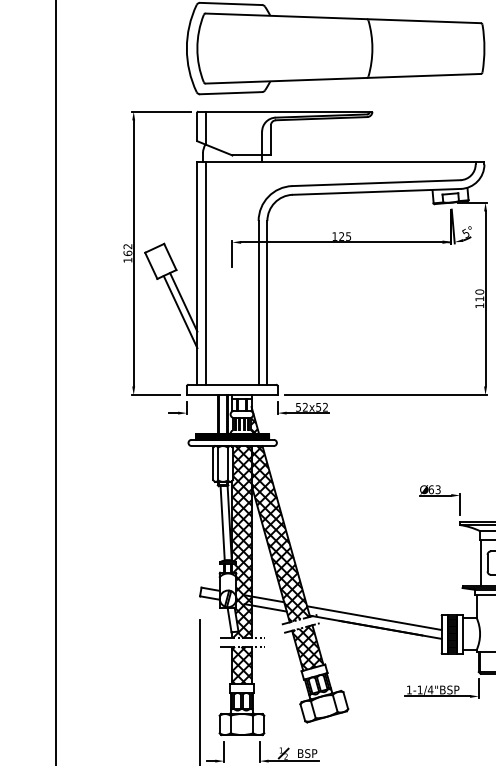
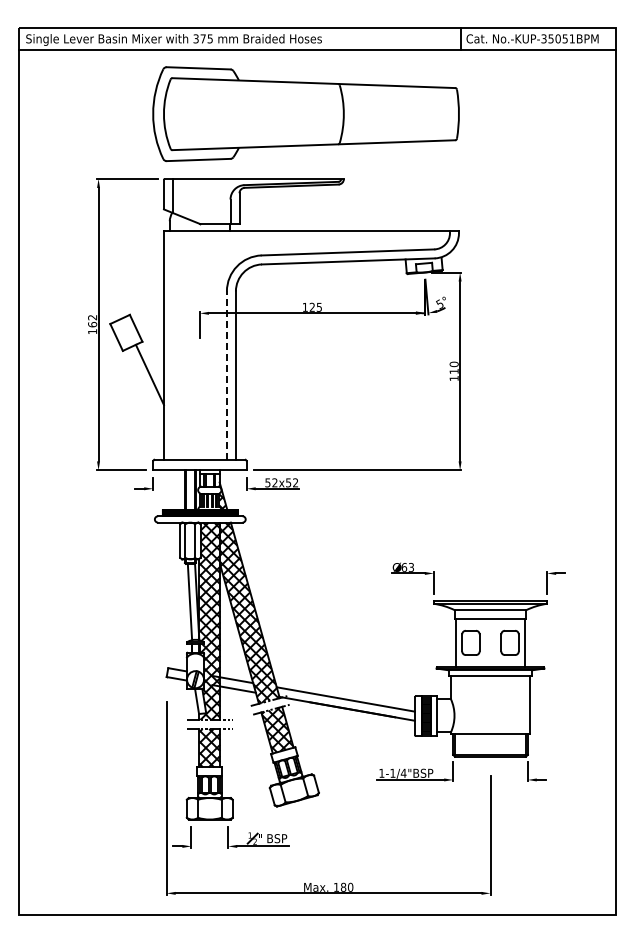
line: (205, 273) -> (172, 345), removed
line: (258, 302) -> (226, 375), solid -> dashed
line: (180, 311) -> (146, 384), removed

